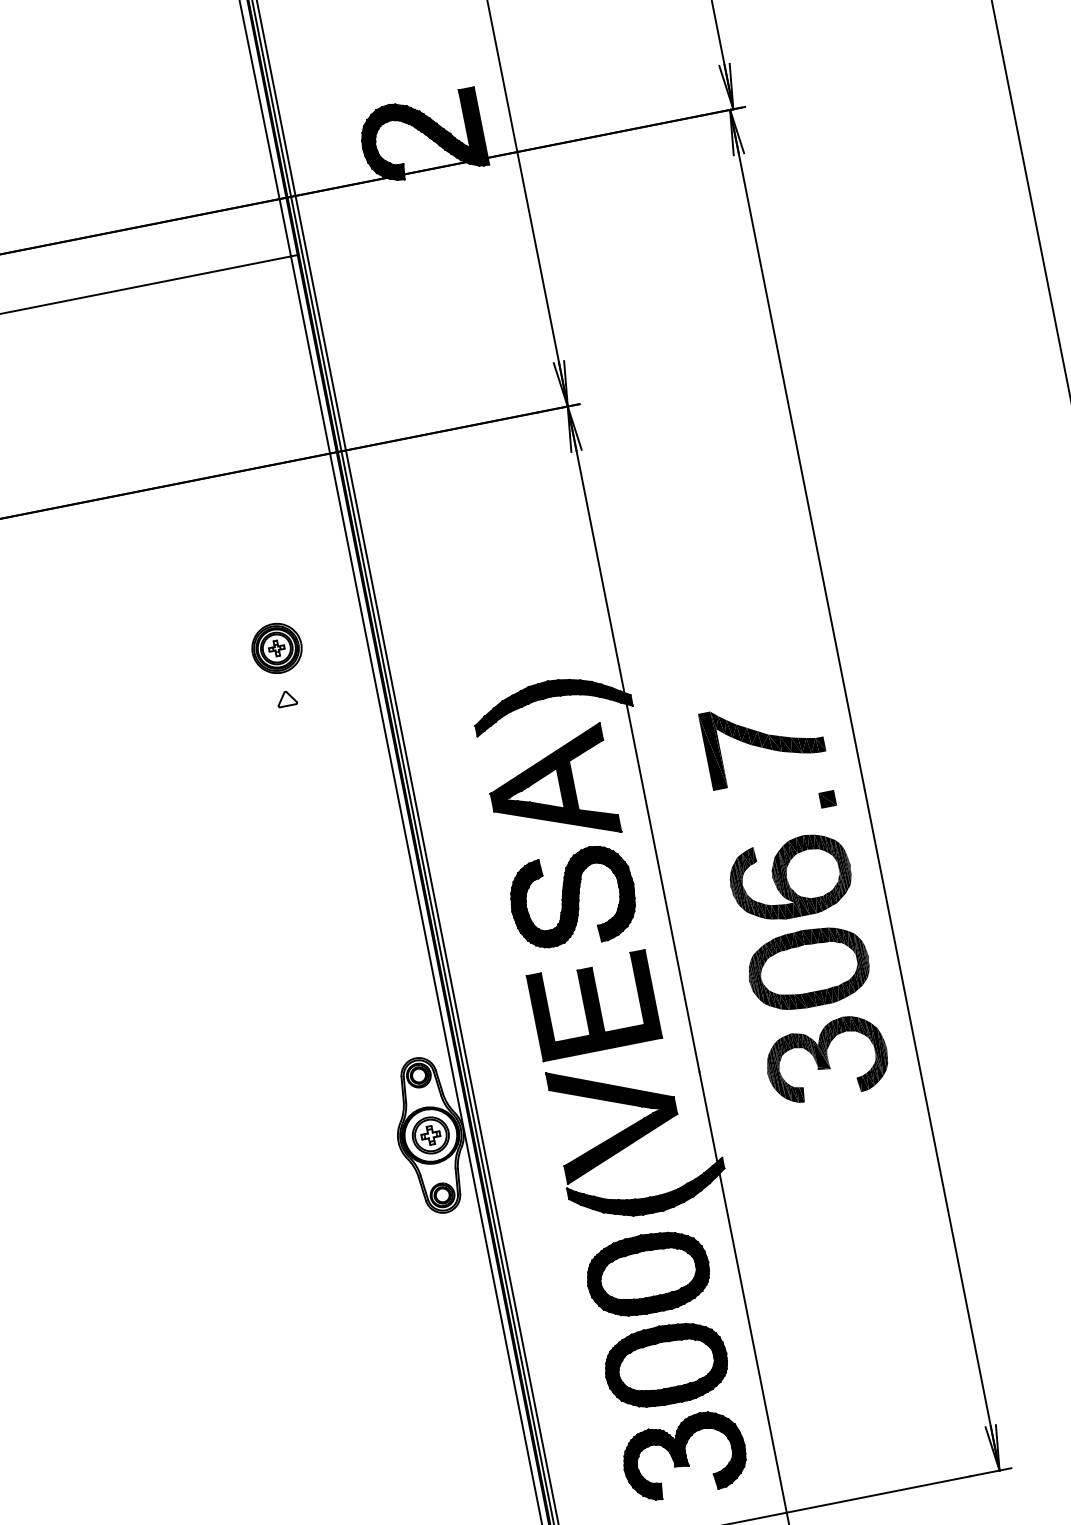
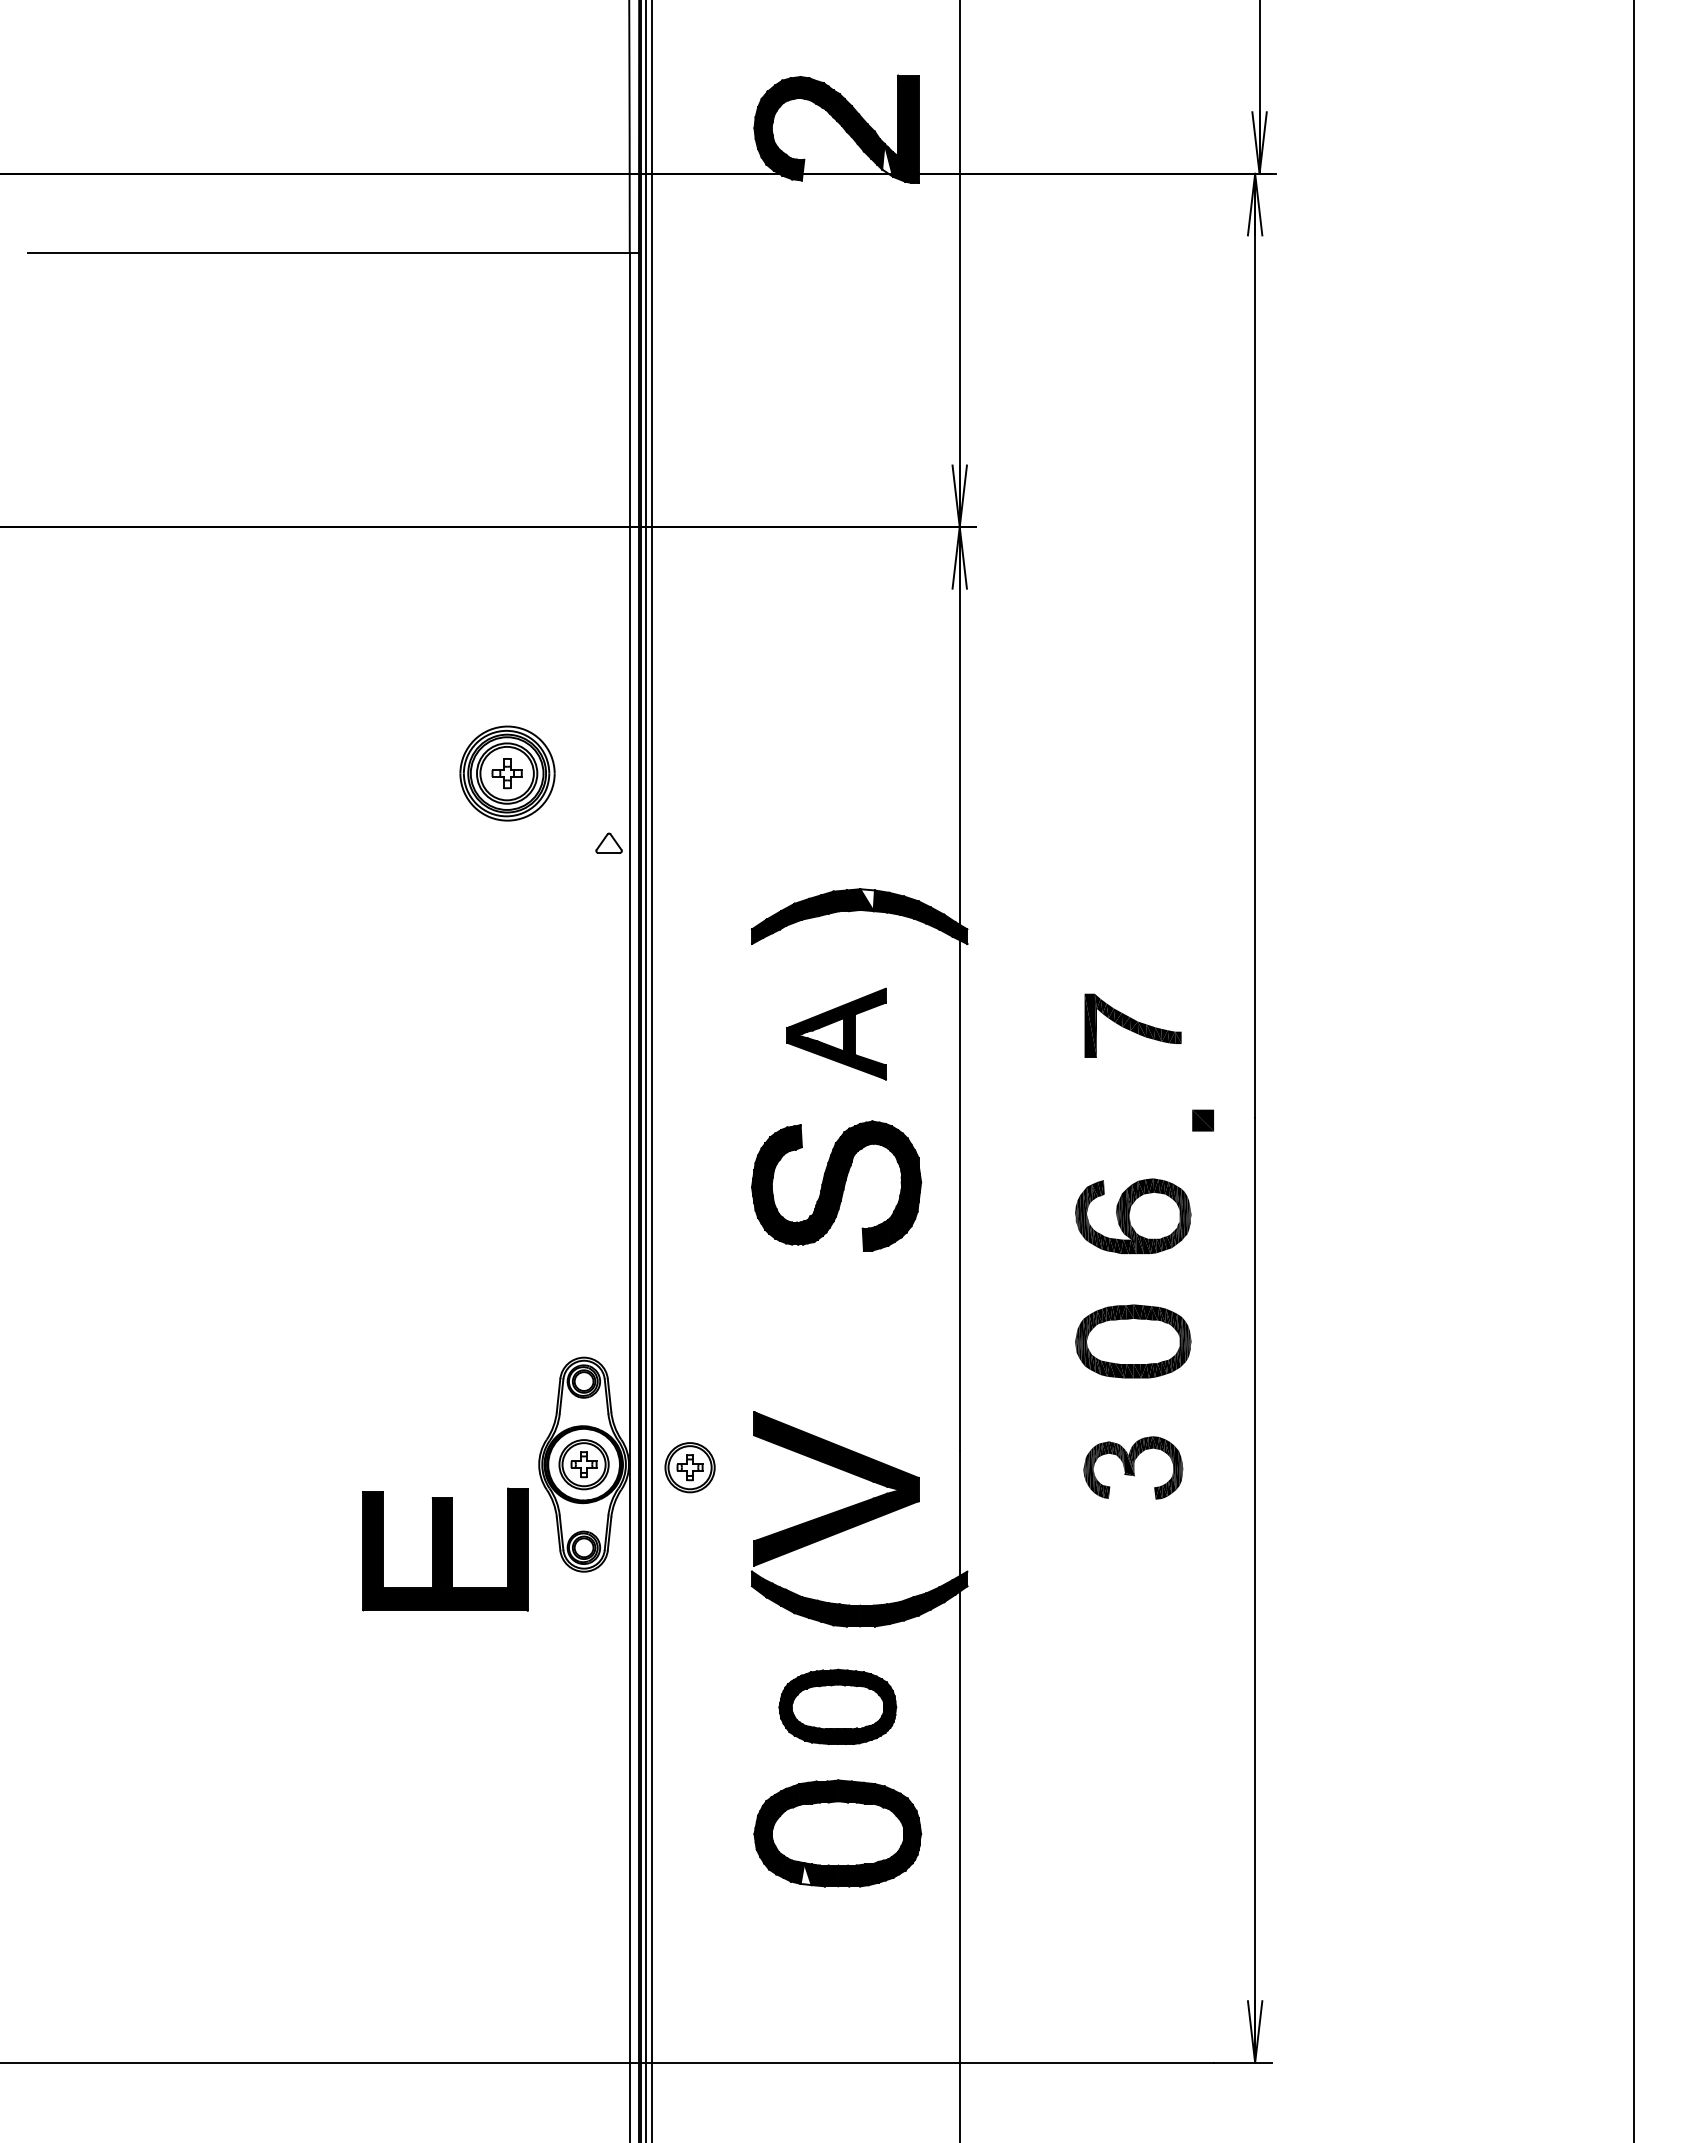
fill: (463, 152) -> (887, 159), removed
part: (276, 647) -> (506, 772), size x1.4
fill: (554, 688) -> (867, 900), removed
part: (286, 698) -> (608, 842), moved
part: (763, 740) -> (1132, 1025), size x0.6
part: (551, 788) -> (836, 1033), size x0.6
part: (791, 878) -> (1133, 1216), size x0.7
part: (809, 968) -> (1133, 1341), size x0.7
part: (594, 1005) -> (445, 1549), moved
part: (827, 1059) -> (1133, 1467), size x0.6
part: (507, 1122) -> (689, 1467), added
part: (647, 1273) -> (837, 1706), size x0.7
fill: (648, 1399) -> (805, 1874), removed
part: (683, 1455) -> (837, 1959), removed

